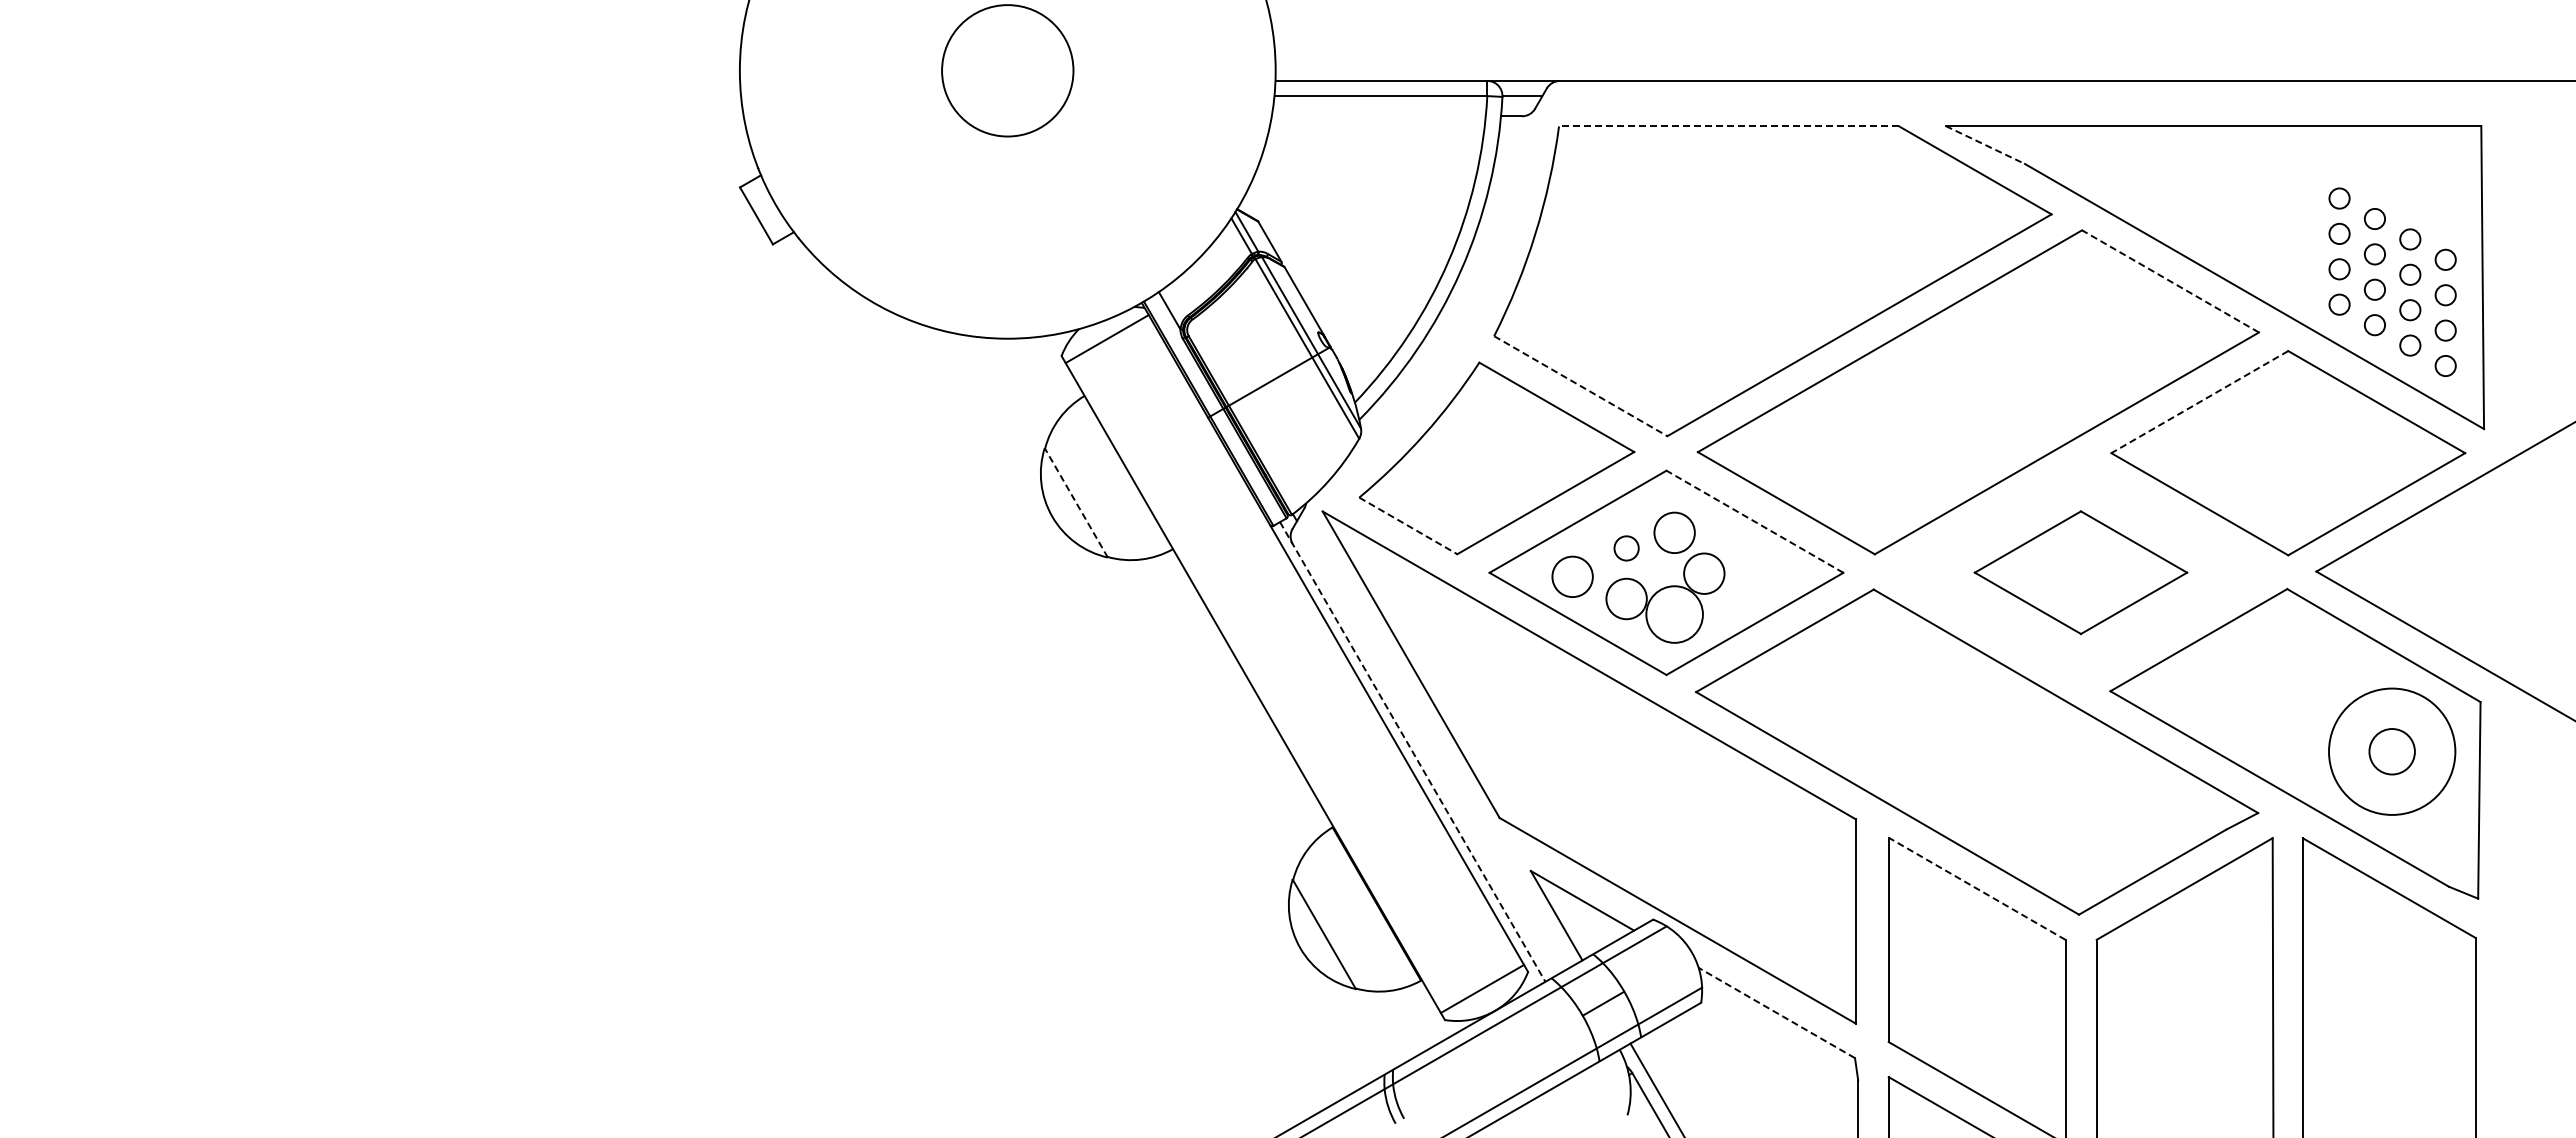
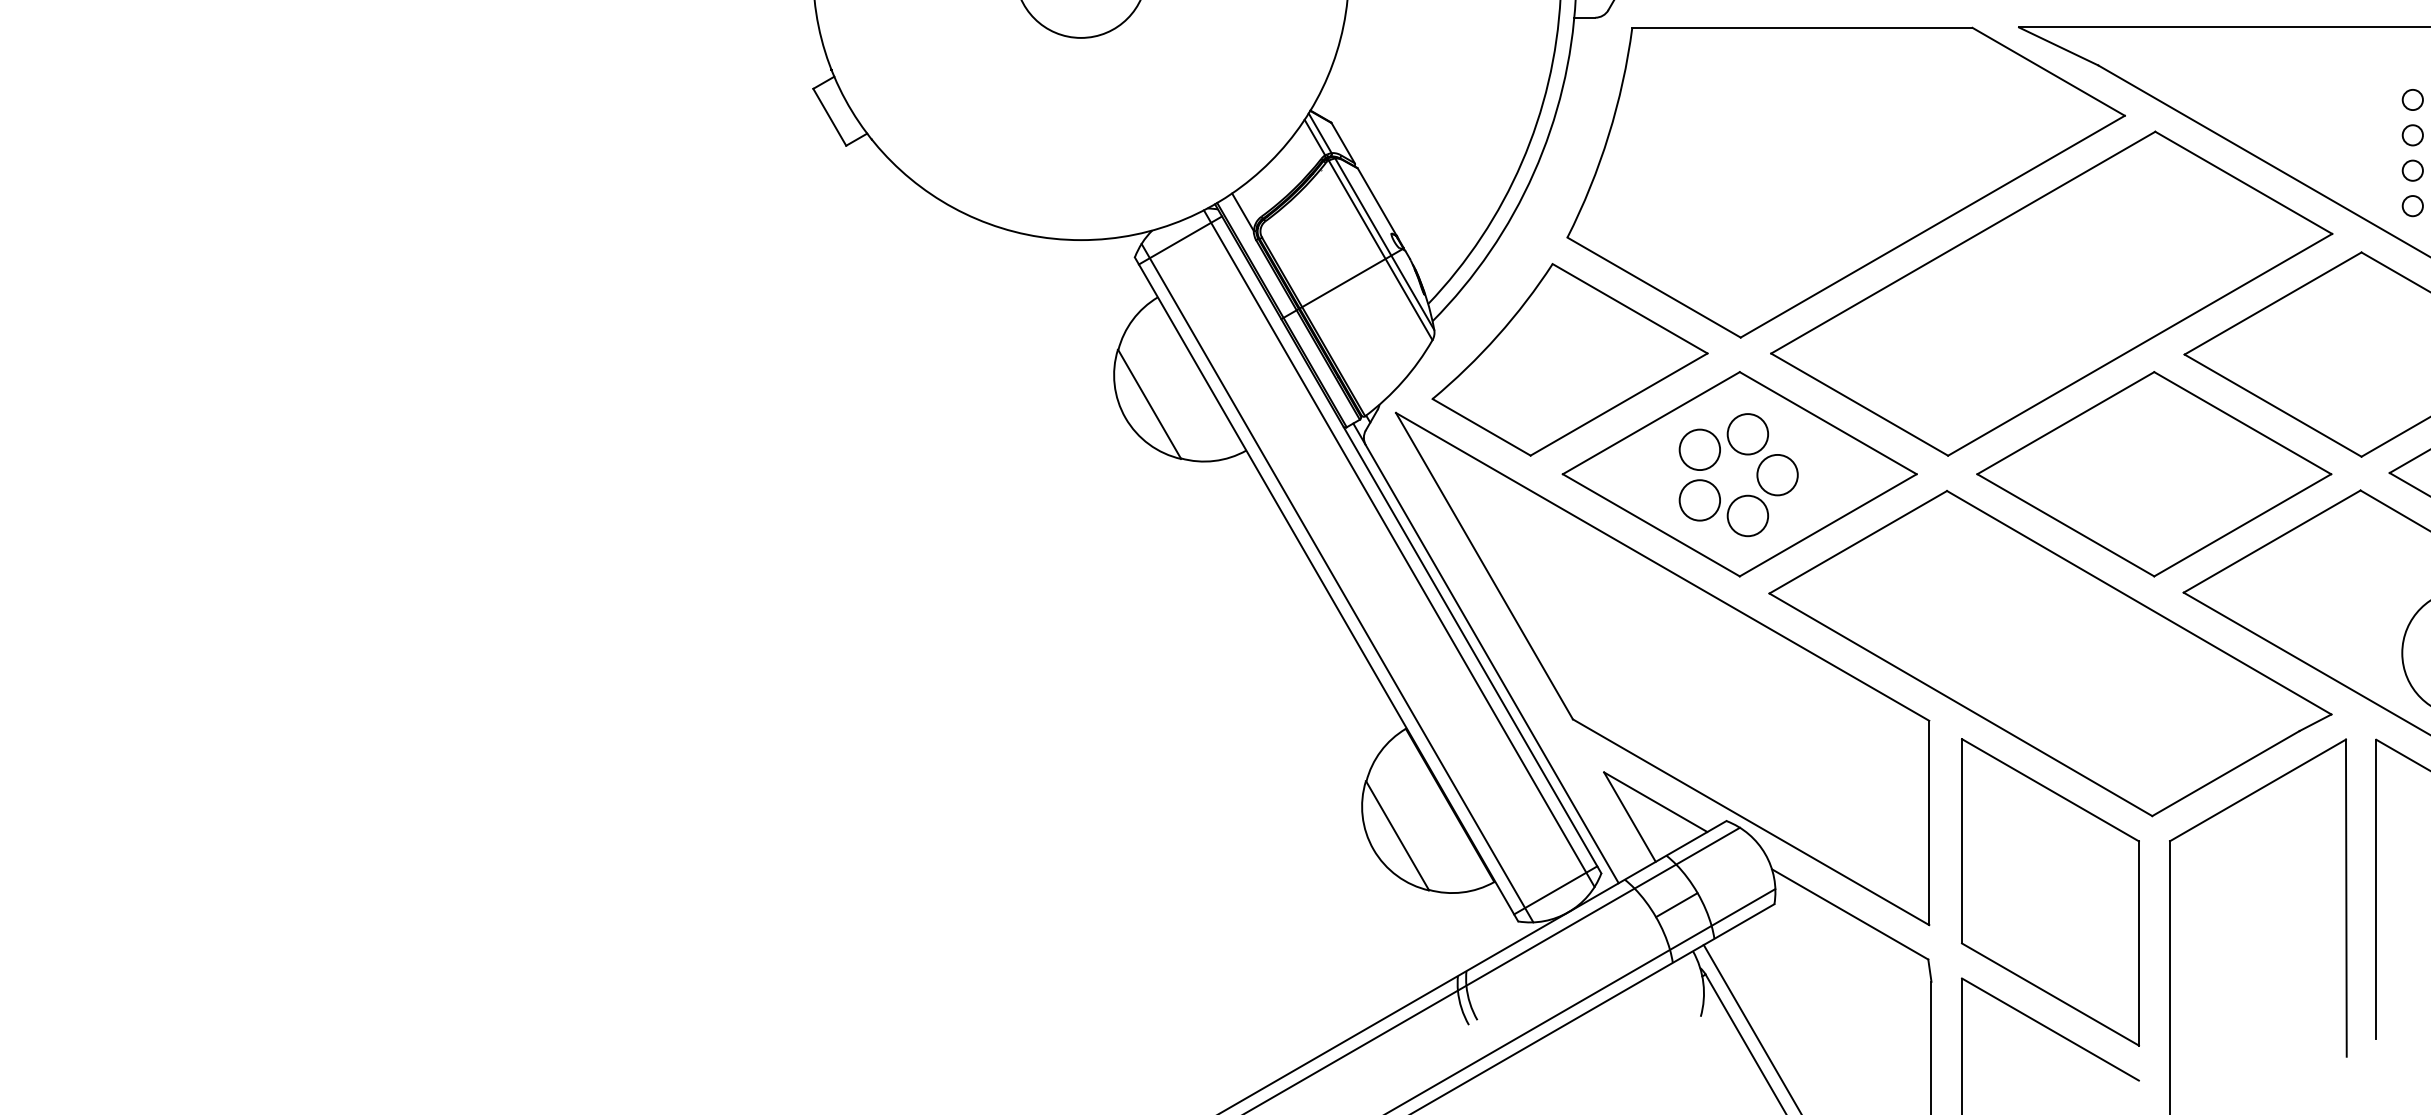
line: (1728, 126) -> (1801, 27), dashed -> solid
line: (1985, 145) -> (2058, 46), dashed -> solid
line: (2170, 281) -> (2243, 182), dashed -> solid
line: (1581, 386) -> (1654, 287), dashed -> solid
line: (2199, 402) -> (2272, 303), dashed -> solid
line: (1076, 502) -> (1149, 403), dashed -> solid
line: (1754, 521) -> (1827, 422), dashed -> solid
line: (1408, 525) -> (1481, 426), dashed -> solid
circle: (1626, 548) -> (1699, 449), size x1.67
part: (2080, 572) -> (2153, 473), size x1.67
circle: (1572, 576) -> (1645, 477), removed
circle: (1674, 614) -> (1747, 515), size x0.71
line: (1325, 646) -> (1398, 547), added
line: (1264, 681) -> (1337, 582), added
line: (1412, 752) -> (1485, 653), dashed -> solid
line: (1976, 888) -> (2049, 789), dashed -> solid
line: (1776, 1012) -> (1849, 913), dashed -> solid

